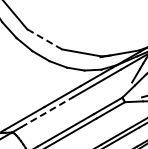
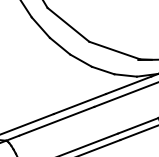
line: (44, 39) -> (68, 25), dashed -> solid
line: (47, 111) -> (57, 120), dashed -> solid

